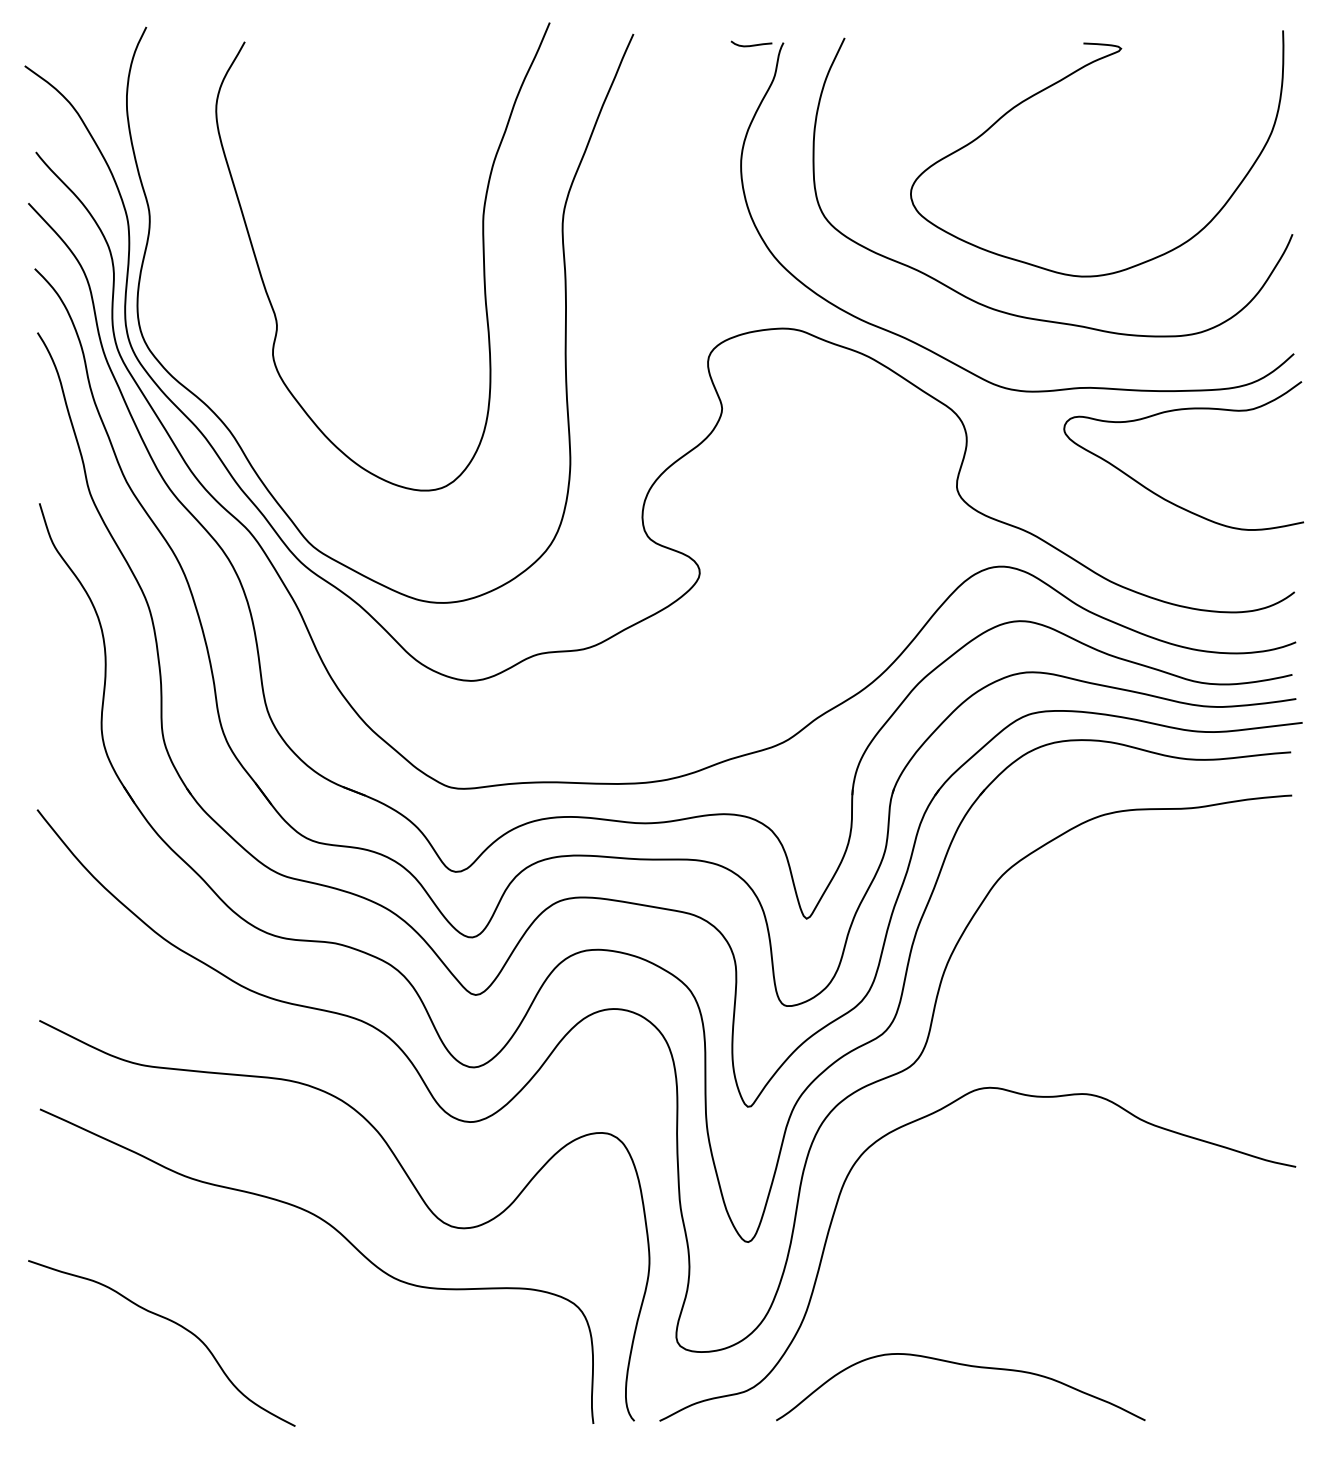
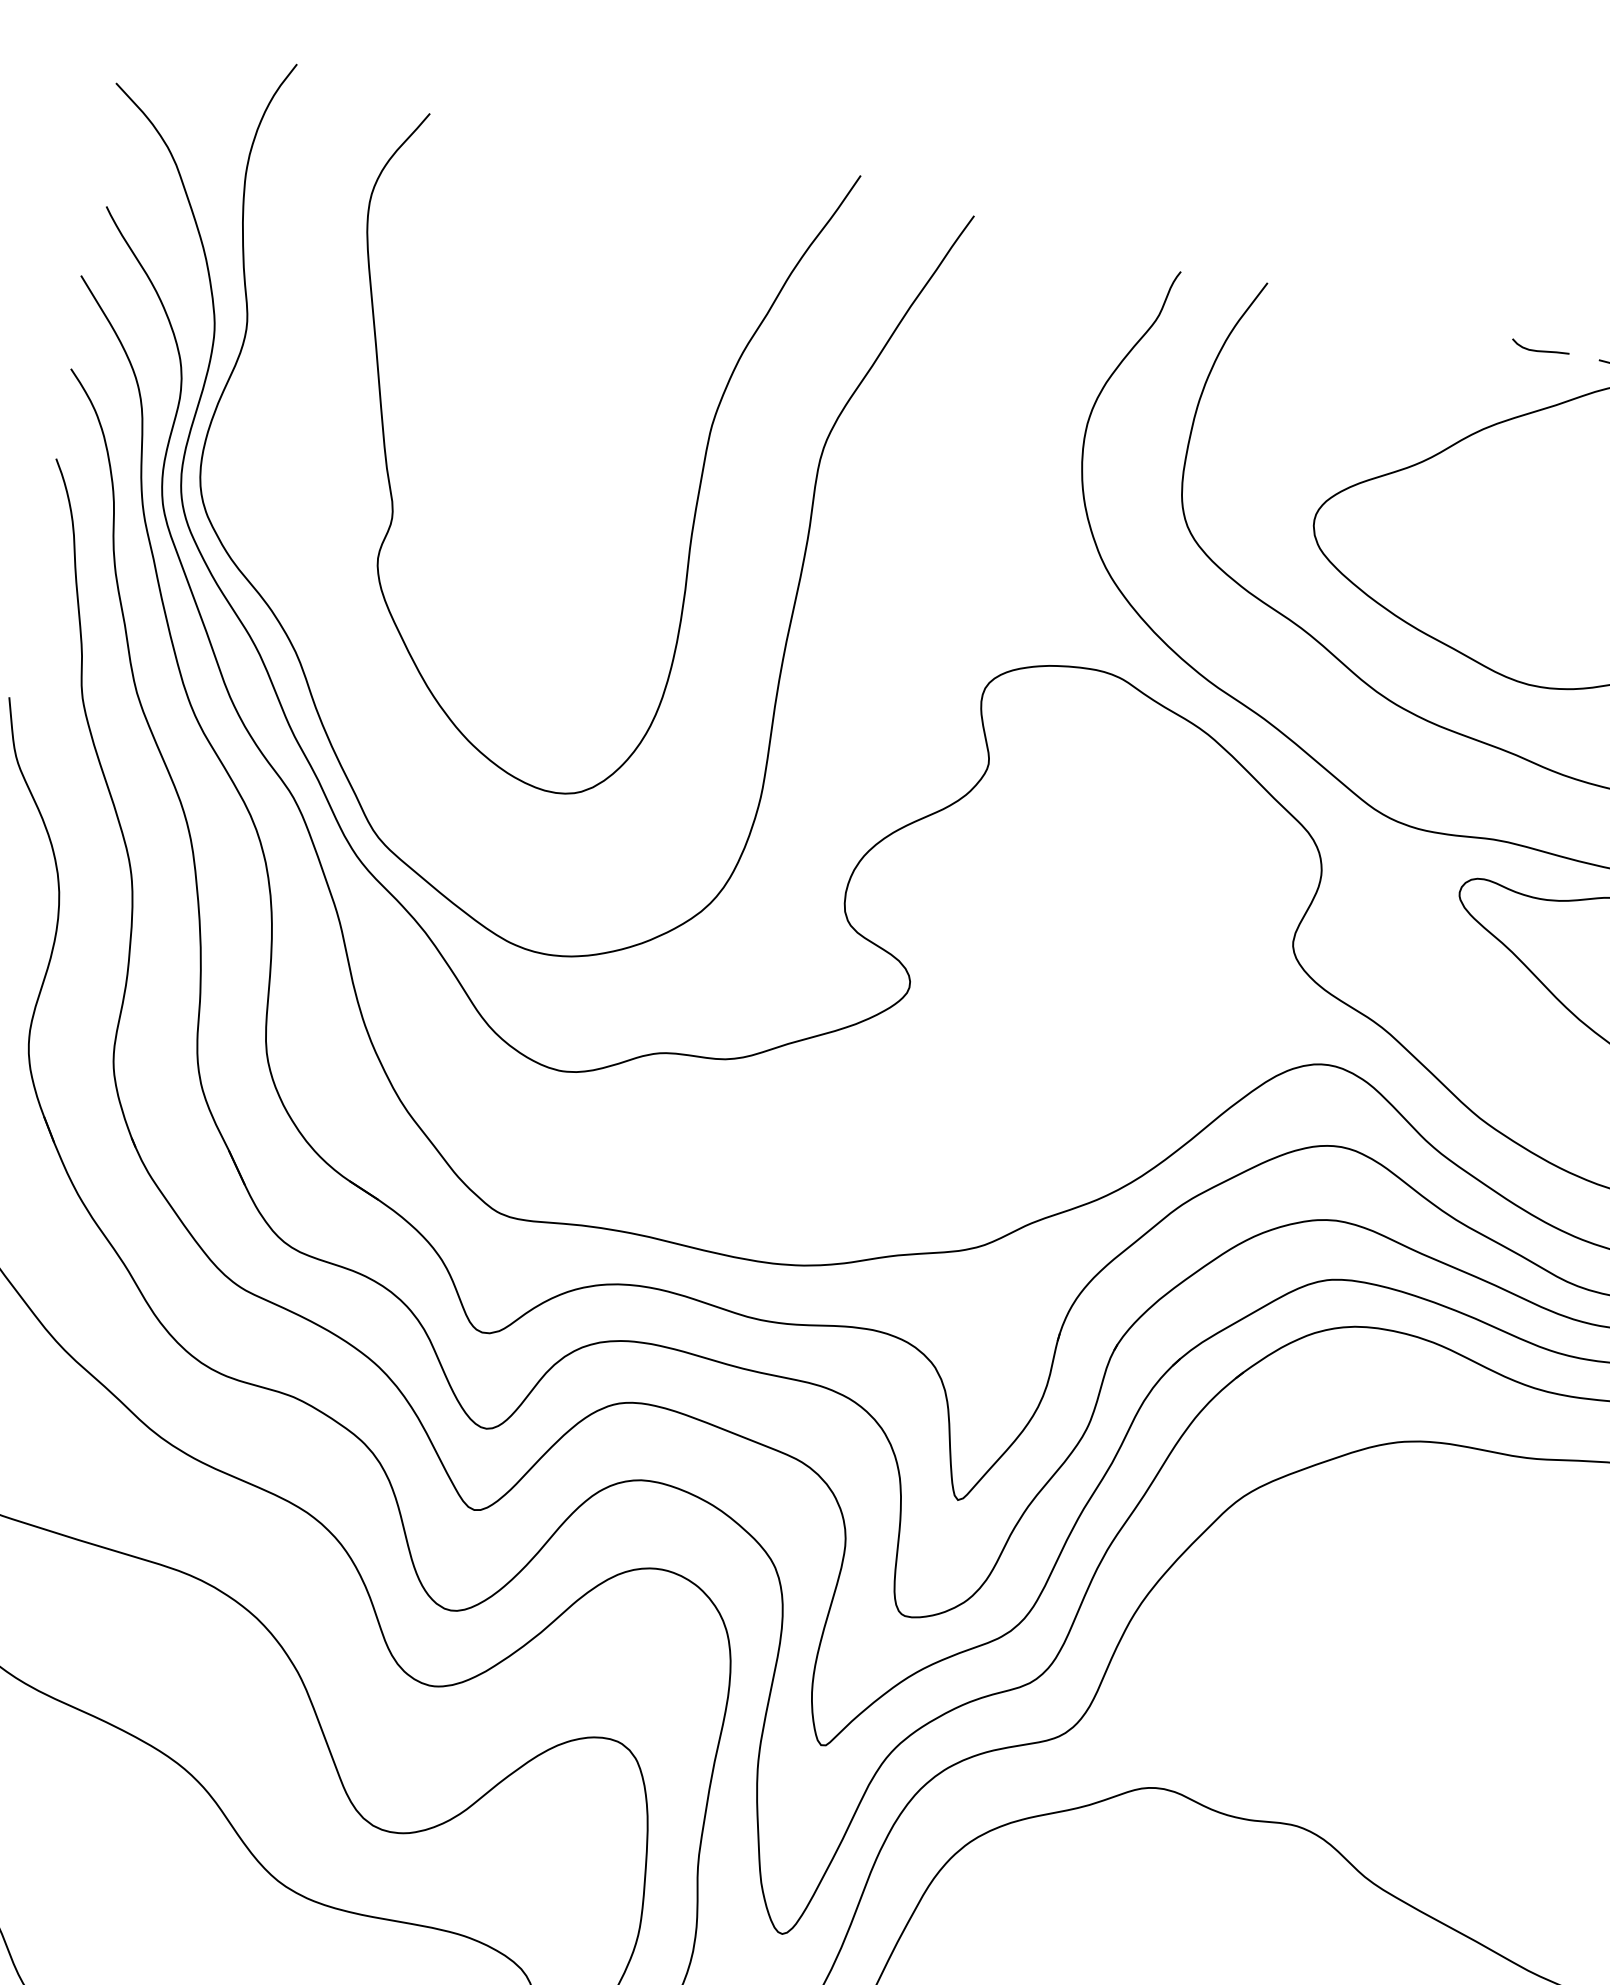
curve: (752, 44) -> (1541, 349), moved

